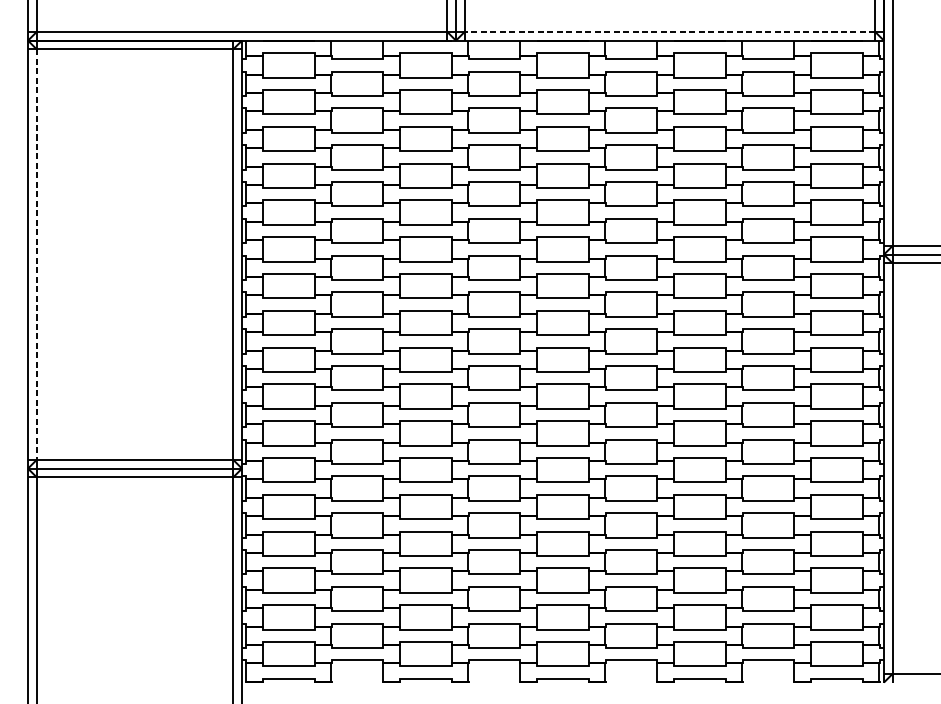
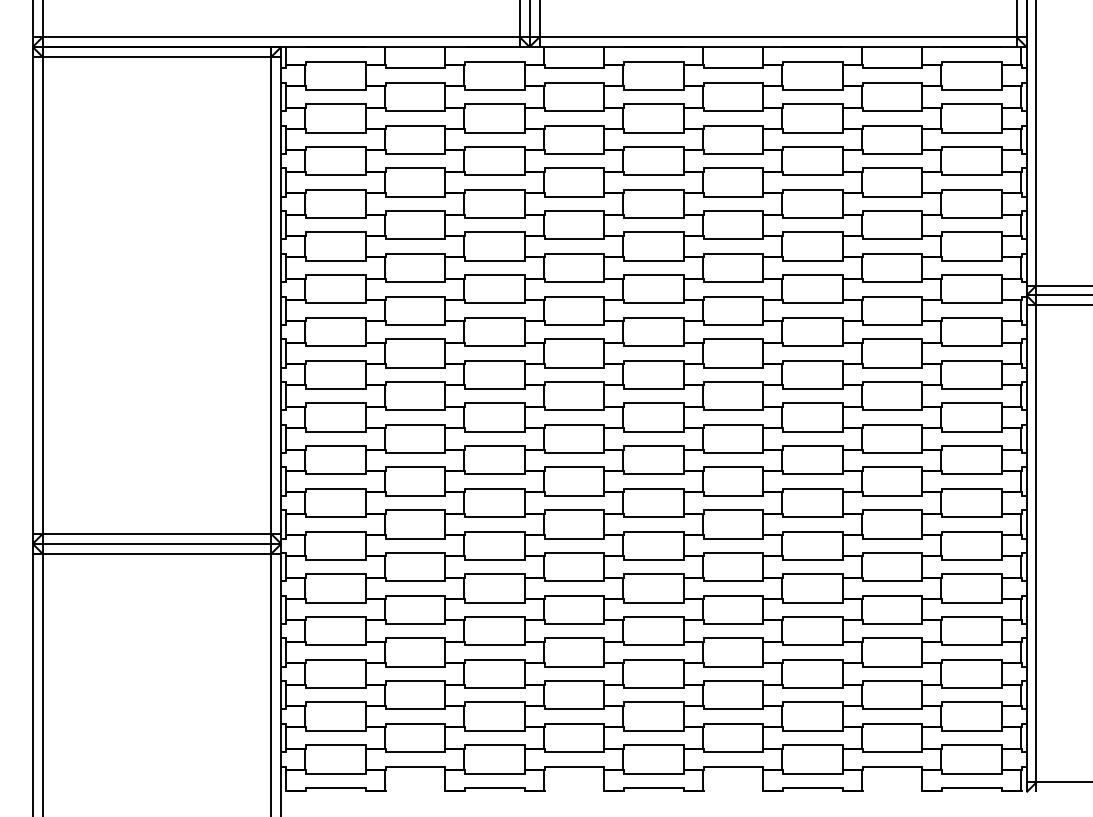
line: (669, 32) -> (777, 37), dashed -> solid
line: (36, 254) -> (42, 295), dashed -> solid

